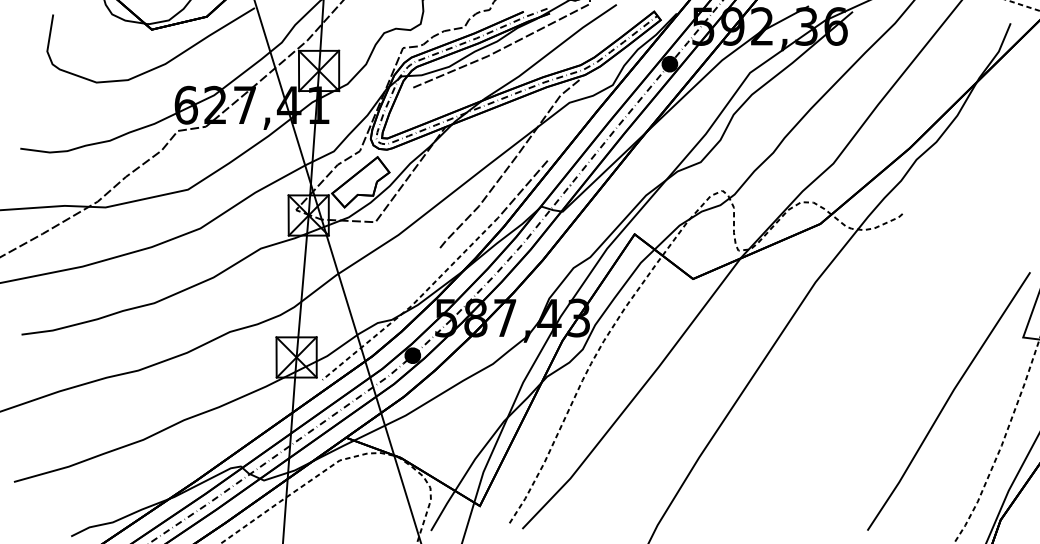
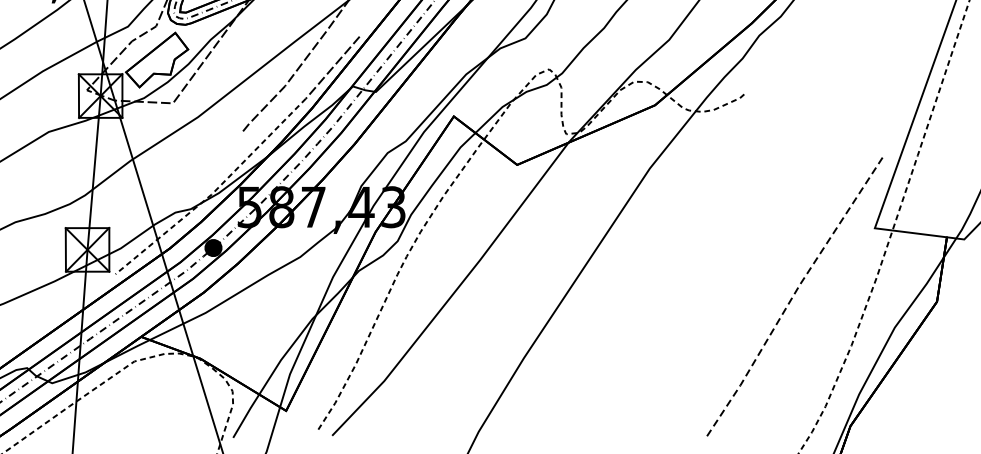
line: (947, 400) -> (792, 296), solid -> dashed

